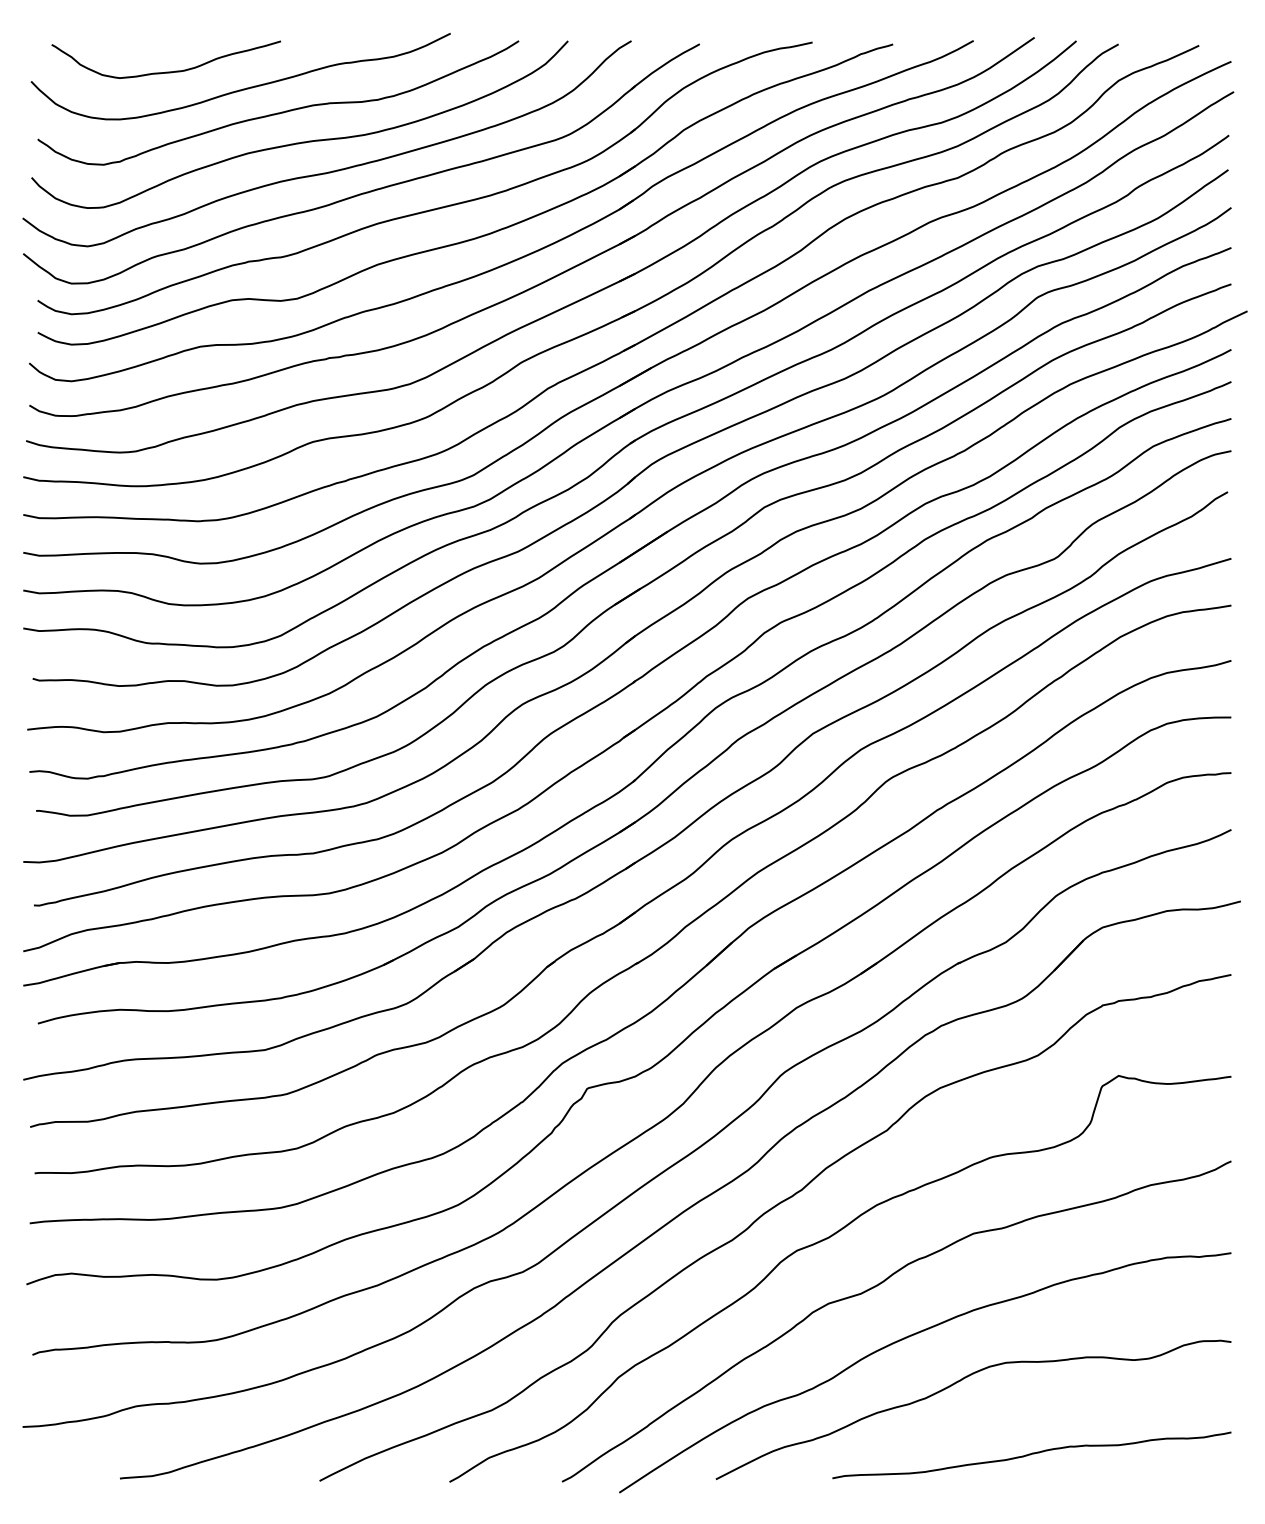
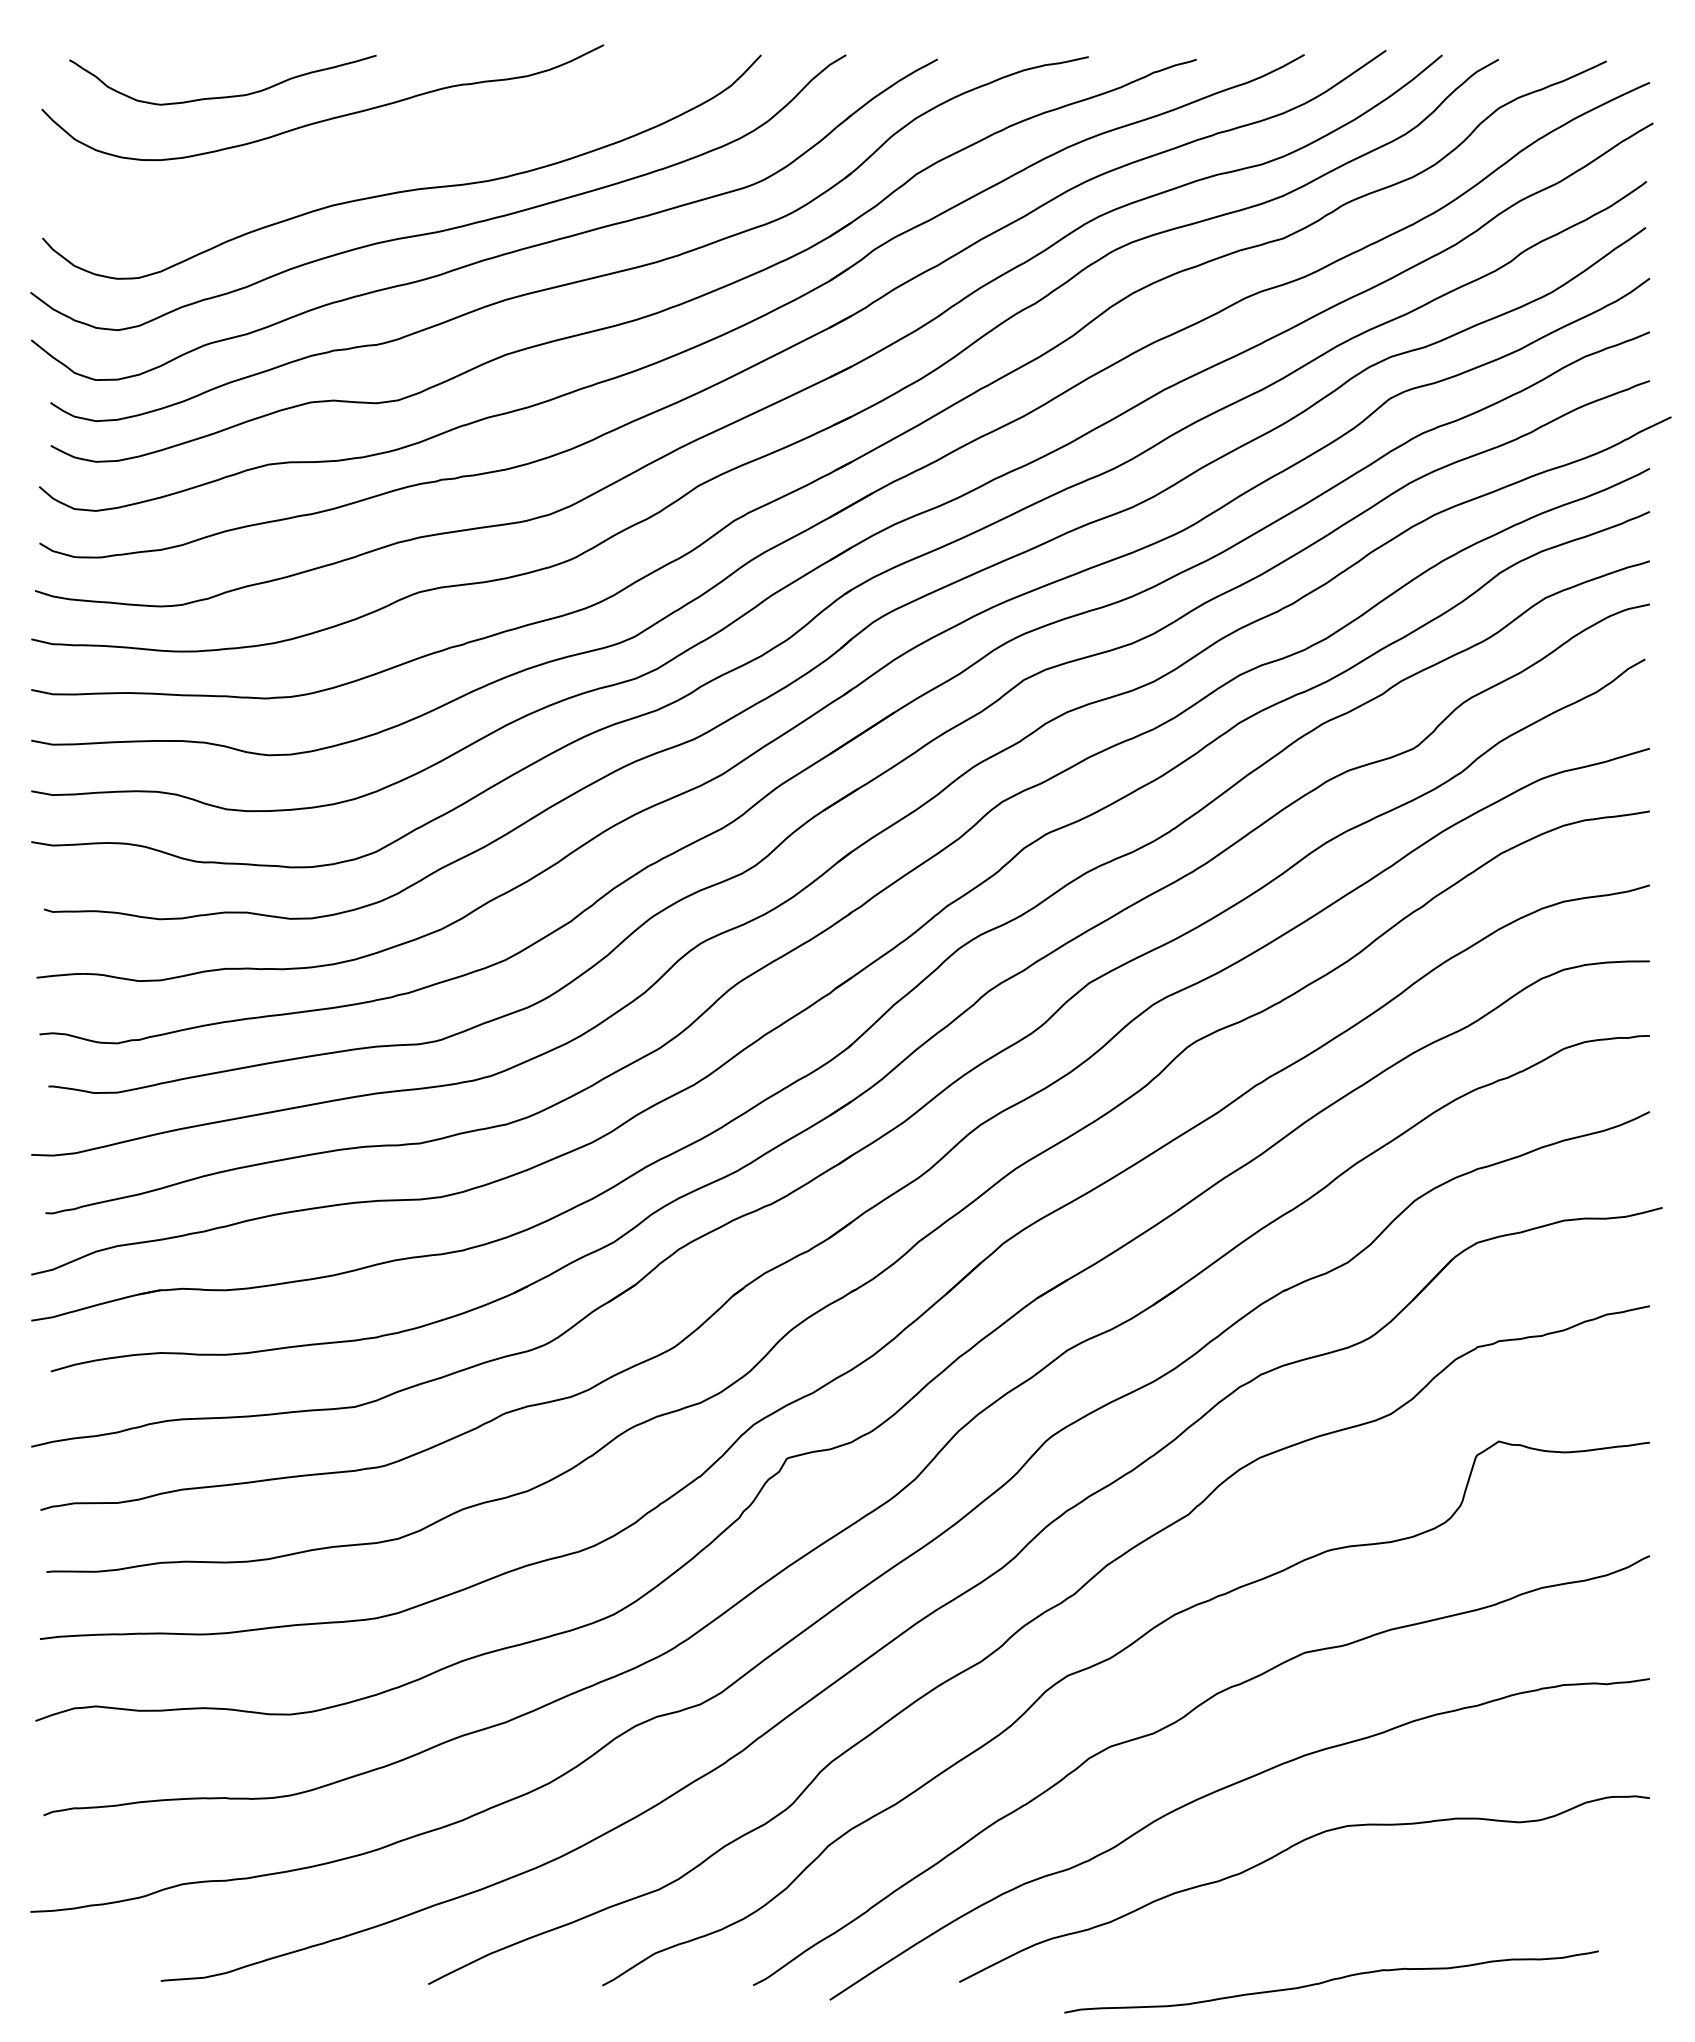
curve: (280, 112) -> (375, 150), removed
curve: (1031, 1454) -> (1331, 1980), moved

